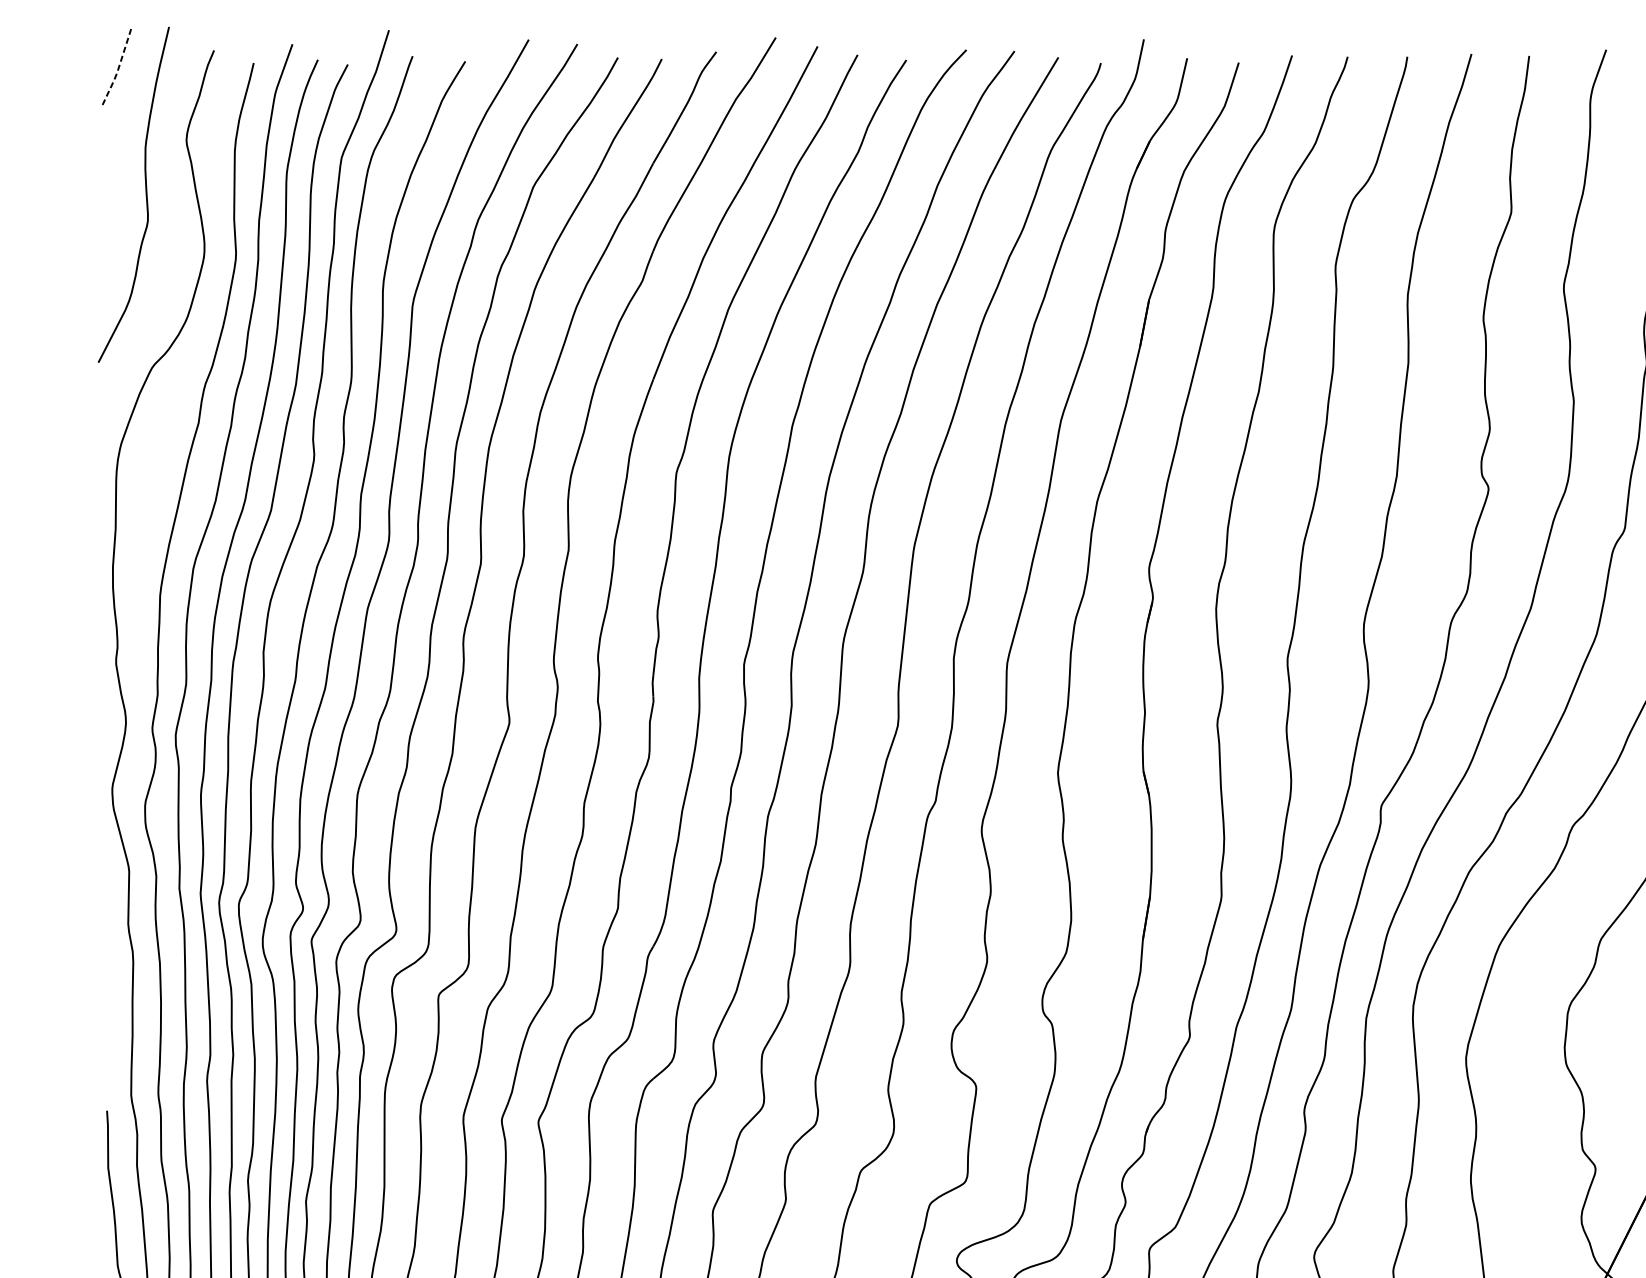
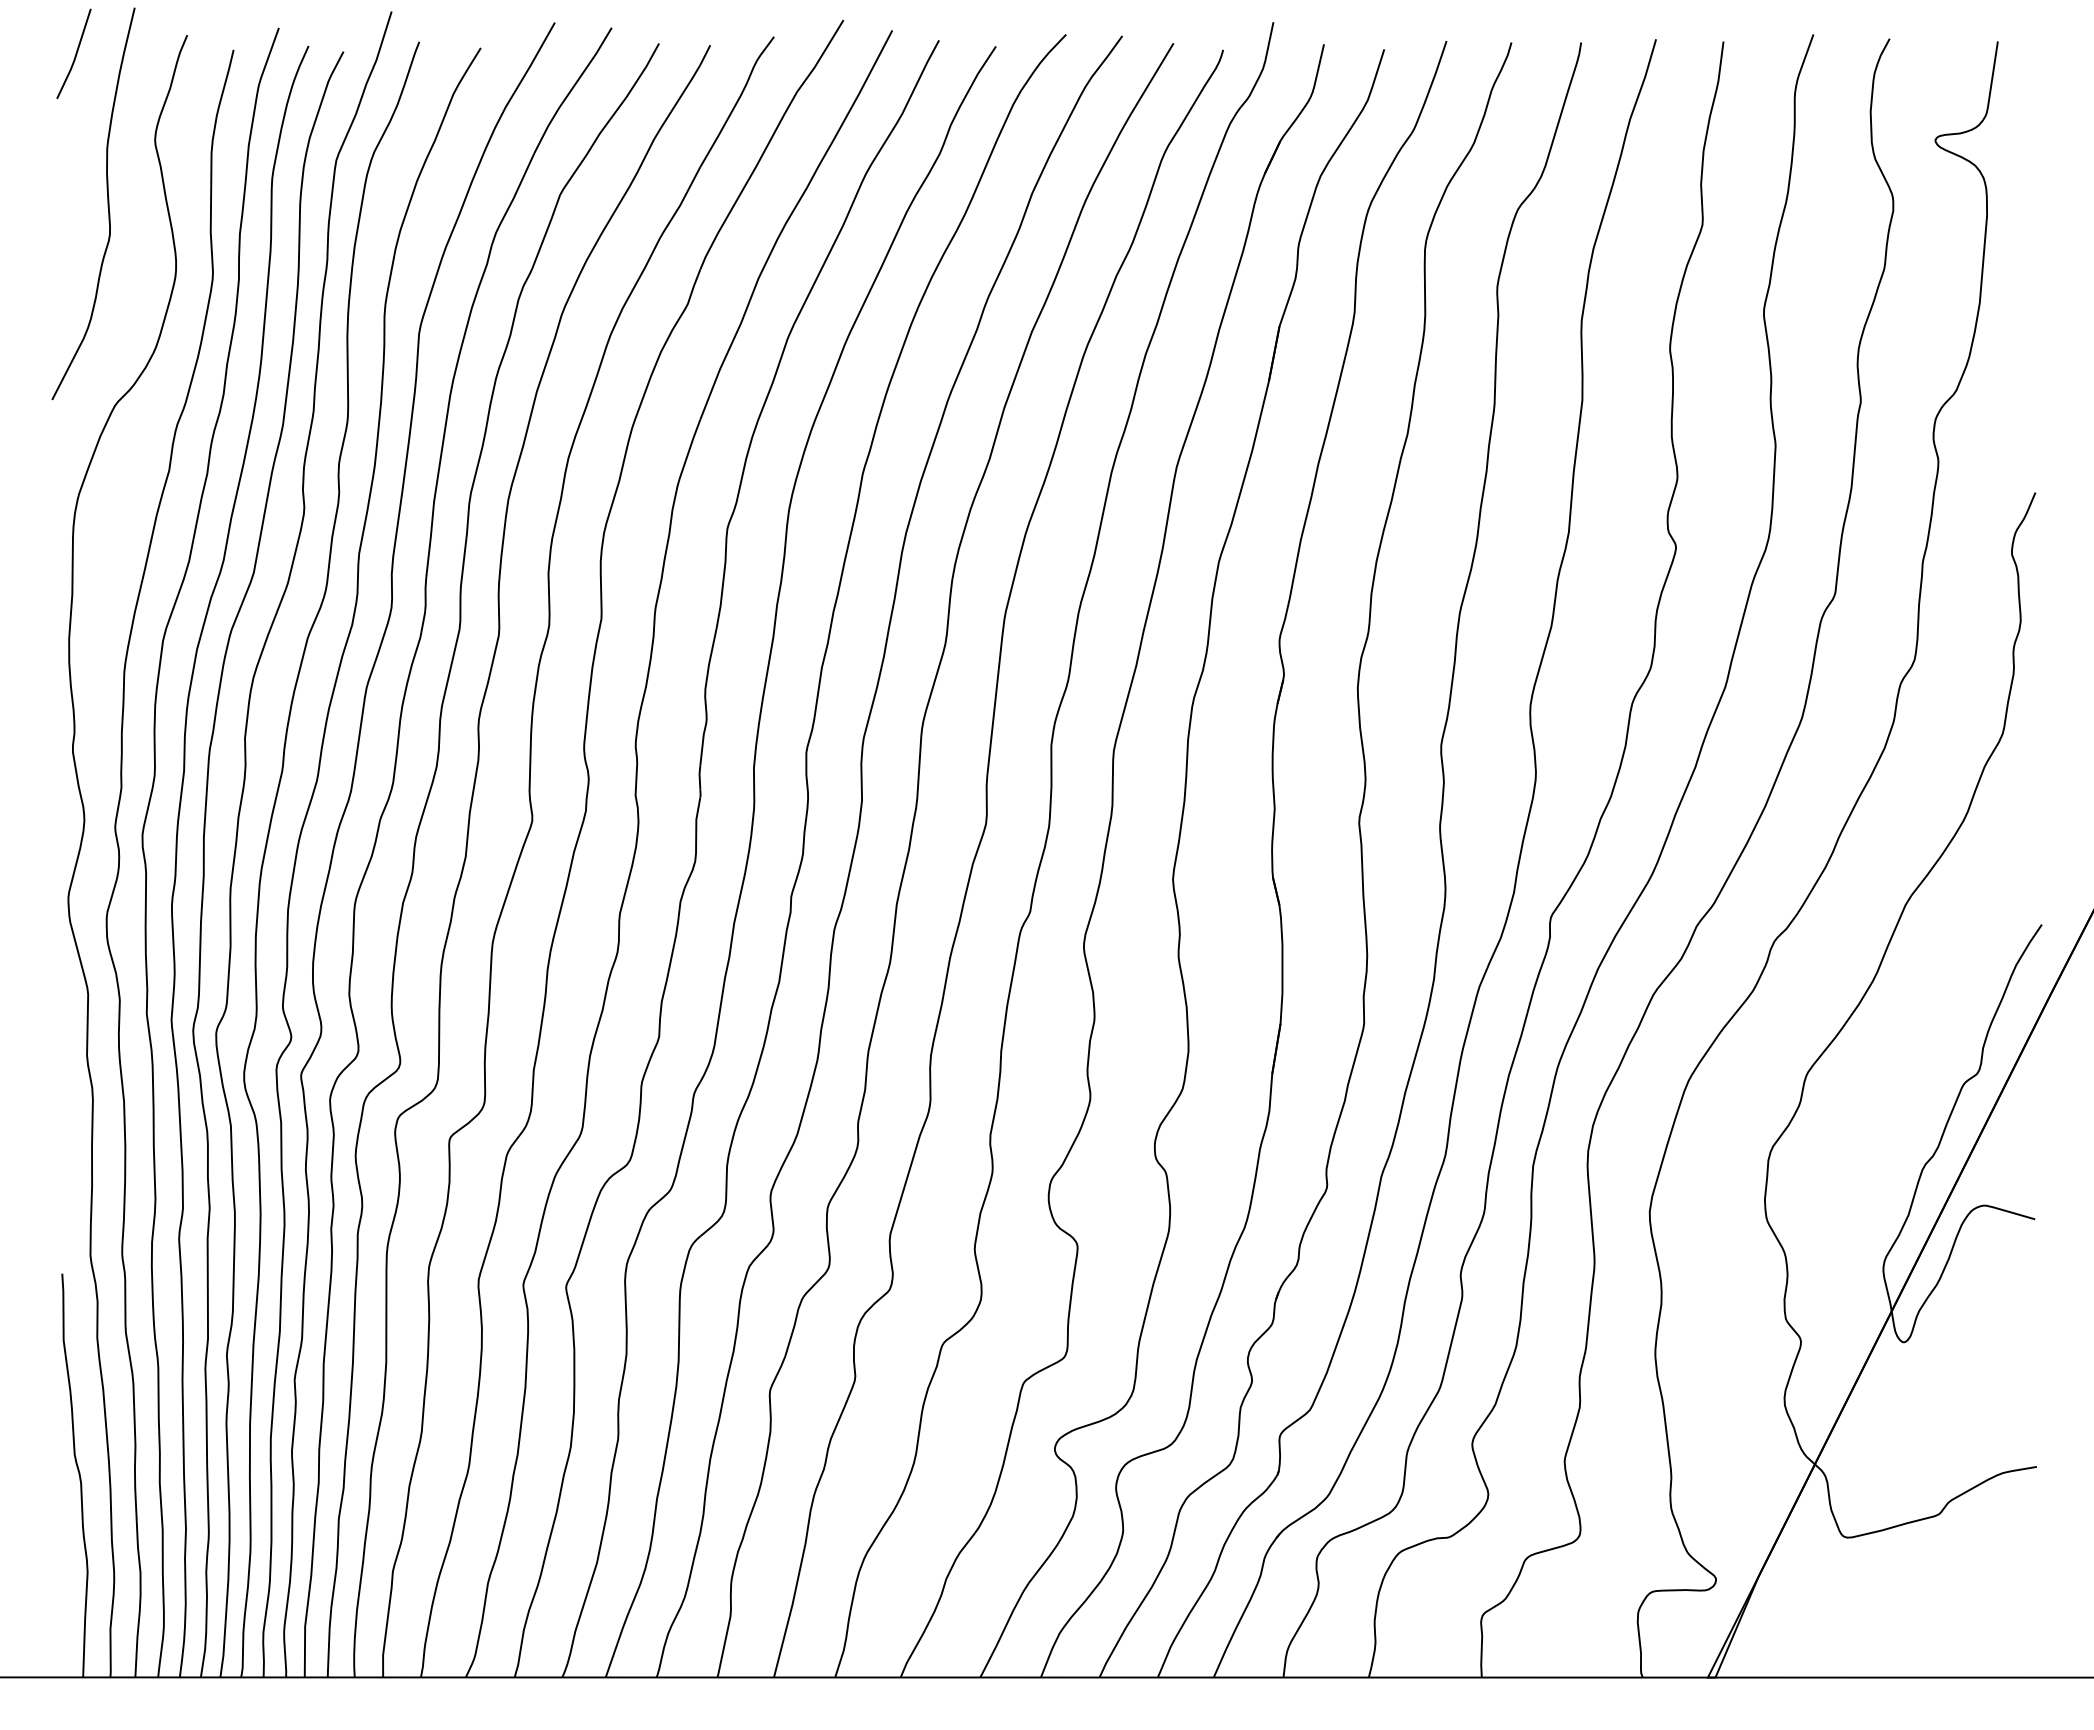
line: (118, 68) -> (75, 56), dashed -> solid

